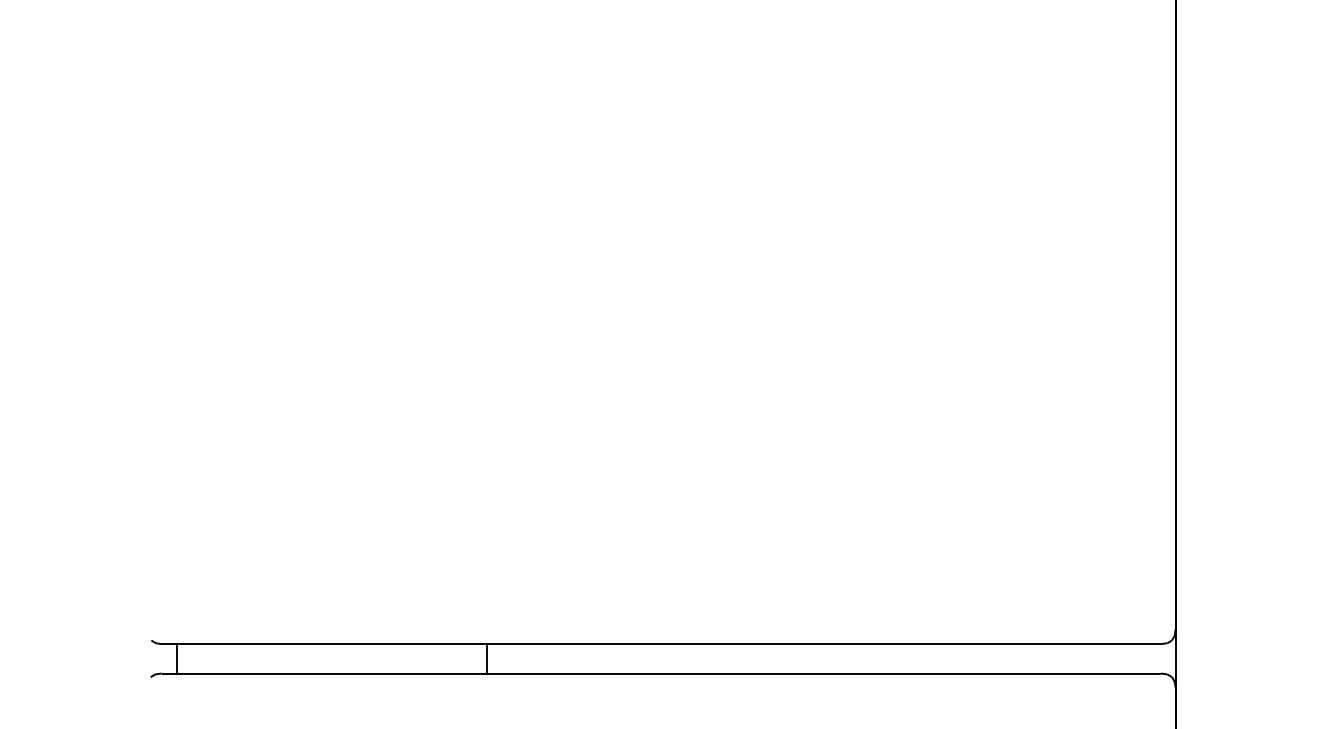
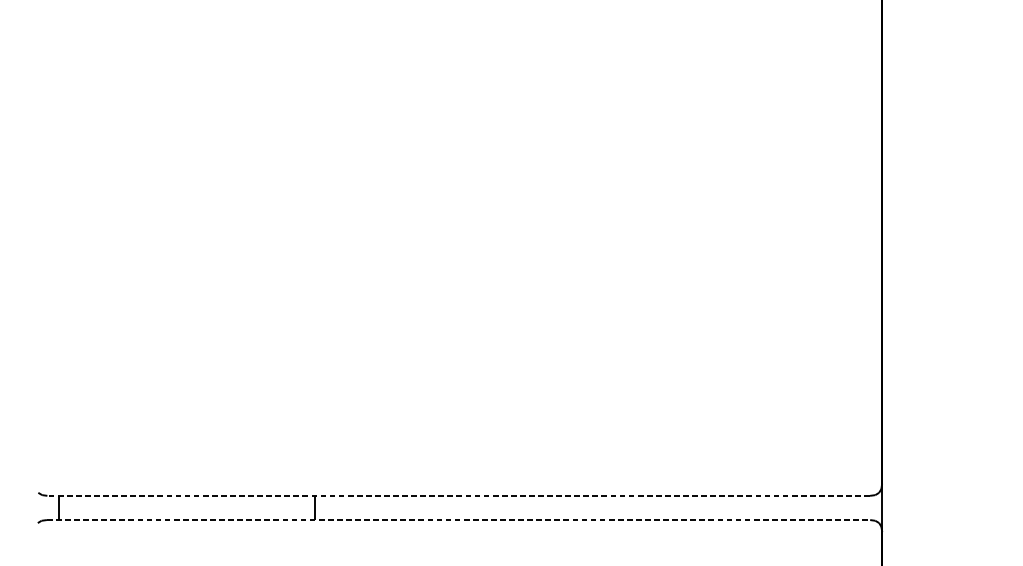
line: (661, 644) -> (458, 496), solid -> dashed
line: (661, 673) -> (458, 520), solid -> dashed

